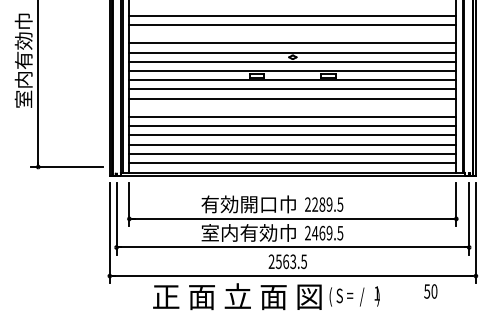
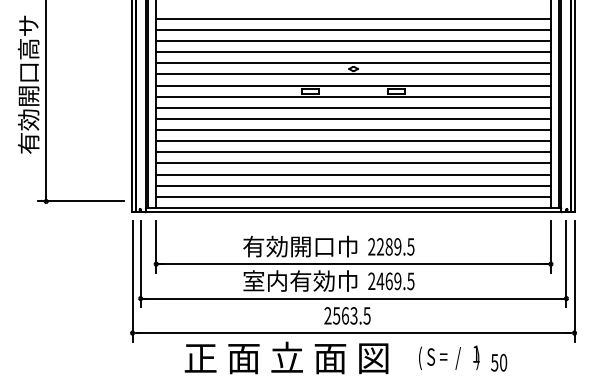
line: (292, 34) -> (353, 41), added
text: (23, 70) -> (28, 84), 室内有効巾 -> 有効開口高サ
line: (292, 108) -> (353, 130), added
text: (431, 291) -> (499, 362), moved
text: (354, 296) -> (449, 357), moved

